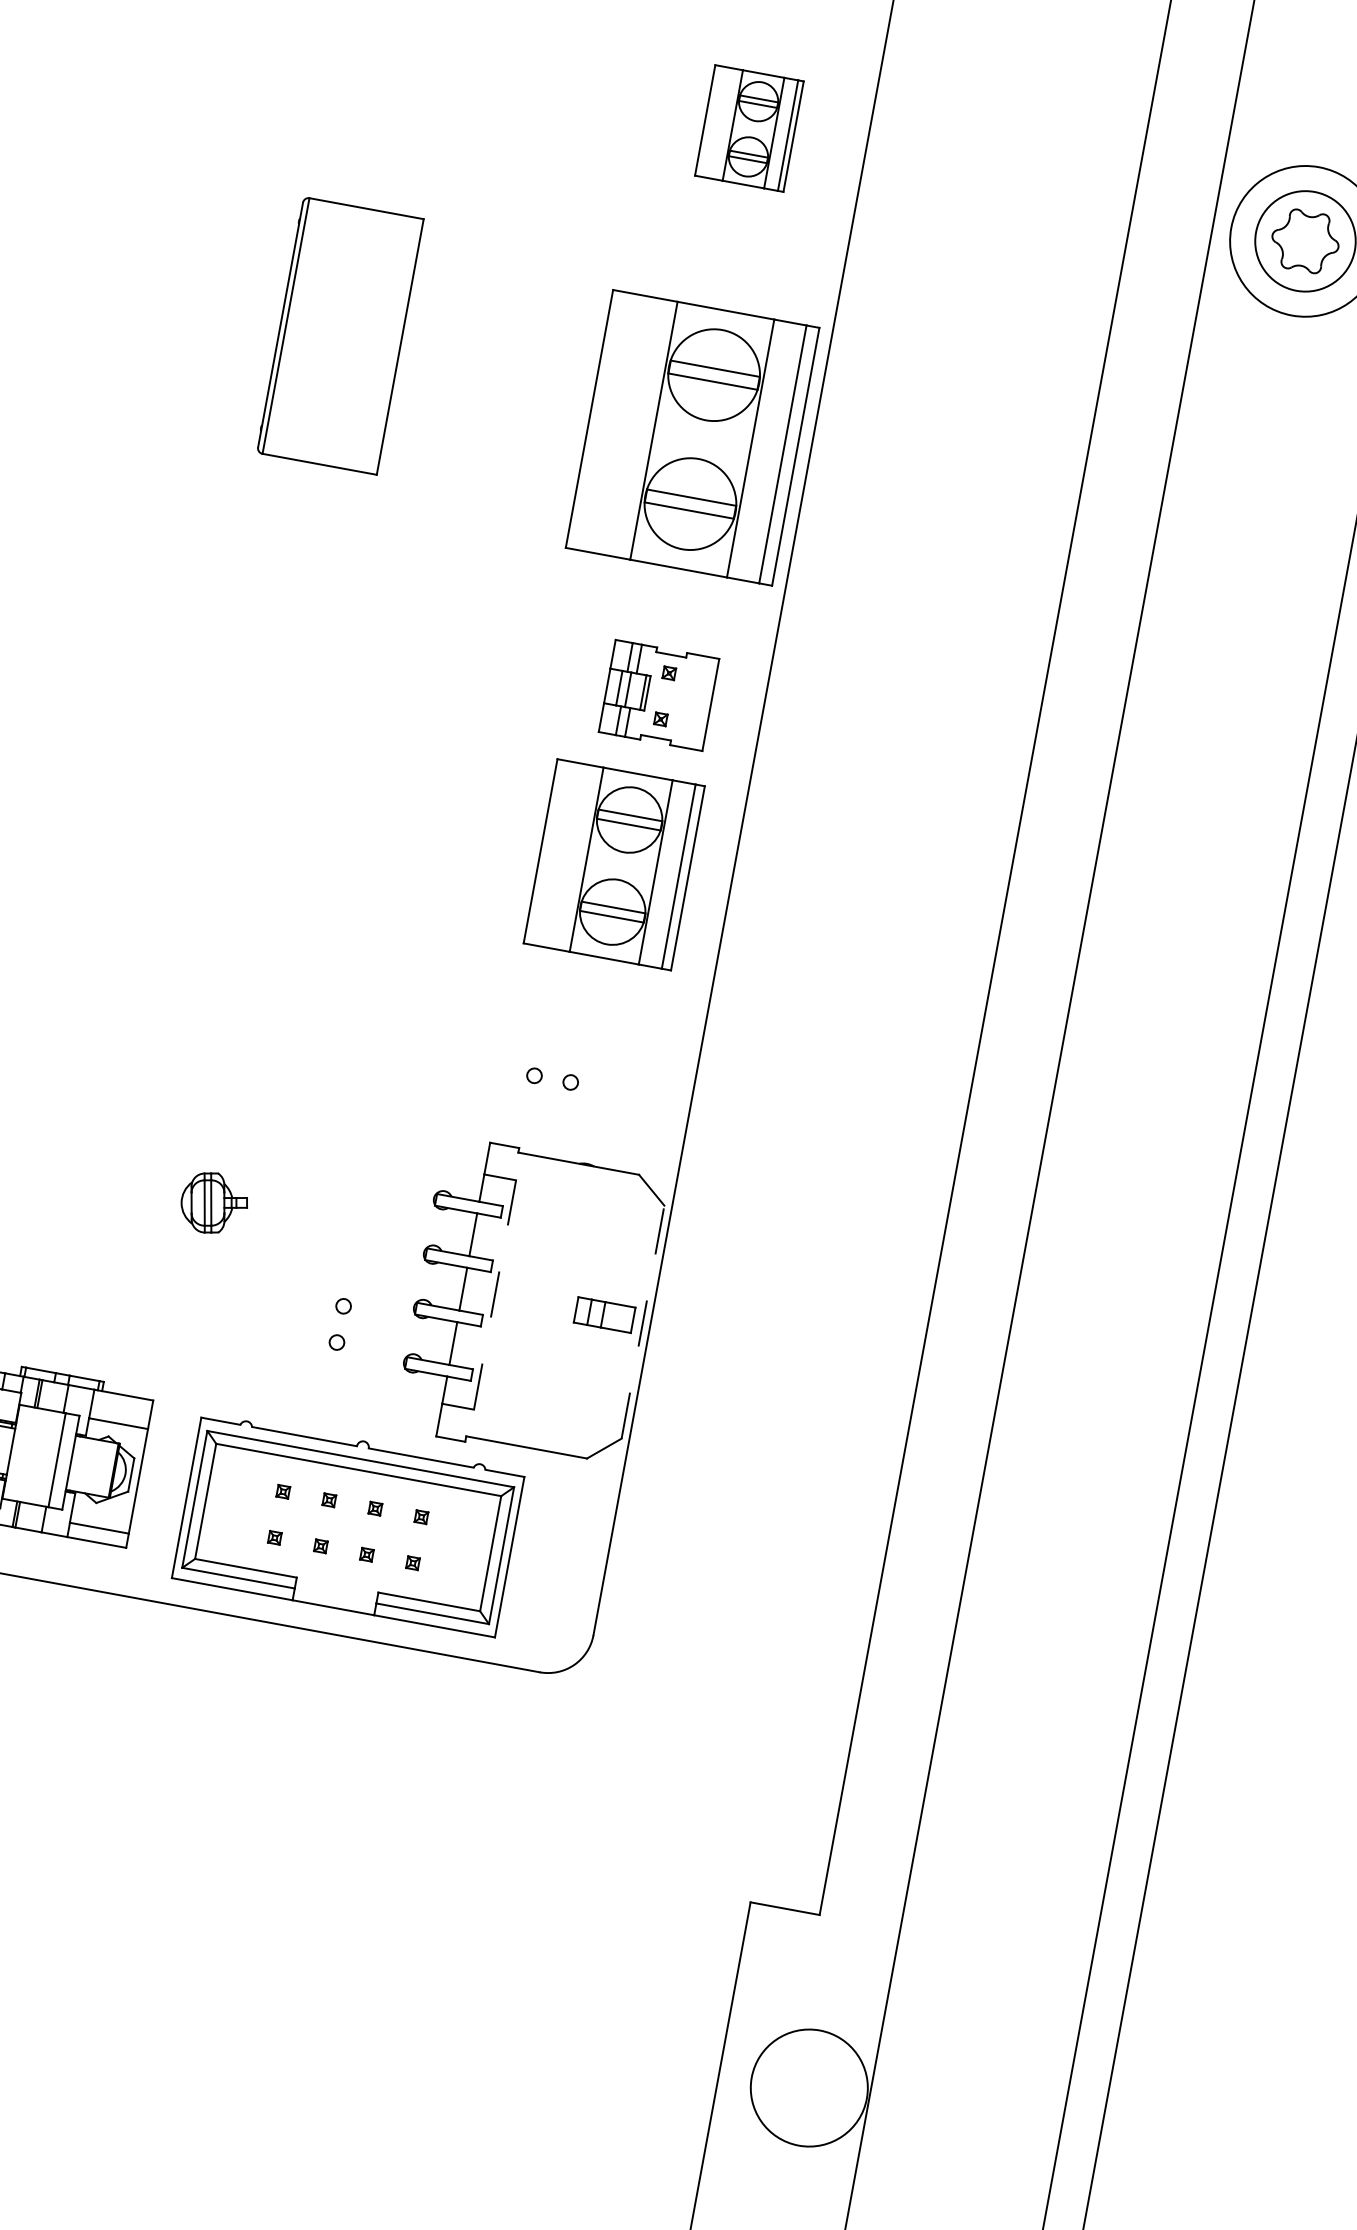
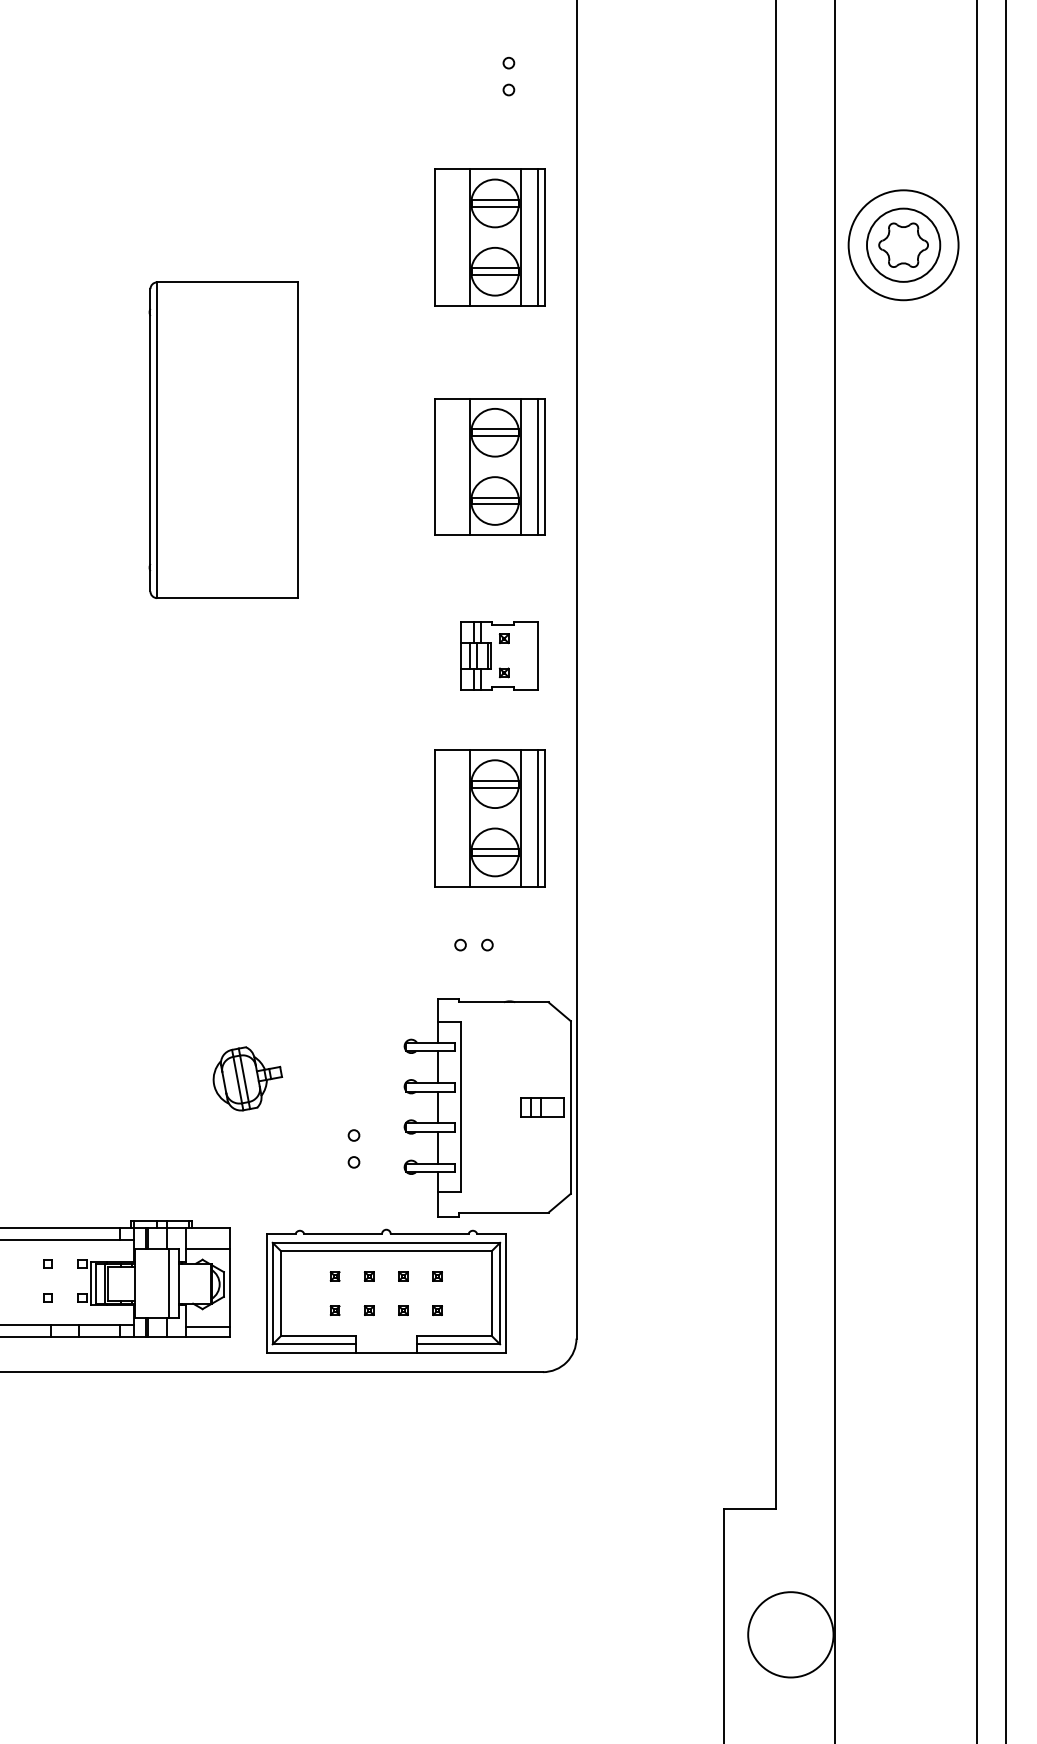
part: (748, 128) -> (489, 237), size x1.67
part: (339, 335) -> (223, 439), size x1.67
part: (692, 437) -> (489, 466), size x0.71
part: (613, 864) -> (489, 818), moved
part: (214, 1202) -> (247, 1078), size x1.43
line: (495, 1295) -> (461, 1107), dashed -> solid
line: (642, 1320) -> (570, 1106), dashed -> solid

